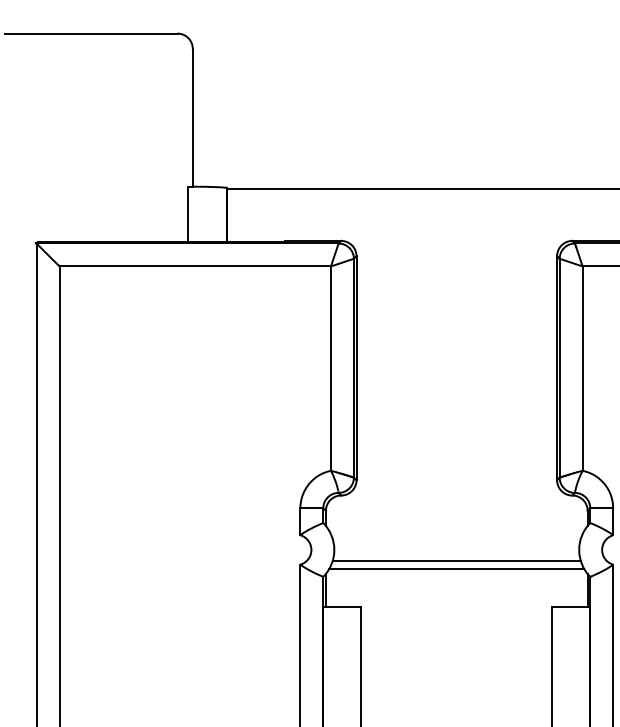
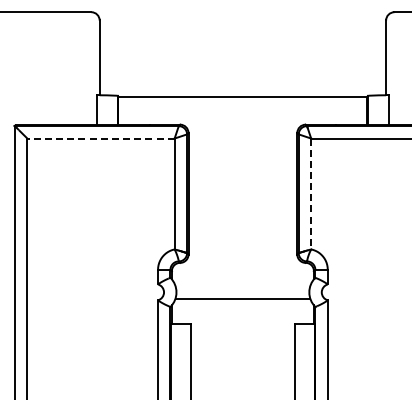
line: (196, 266) -> (101, 138), solid -> dashed
line: (583, 369) -> (311, 194), solid -> dashed
line: (456, 568) -> (242, 302), removed

